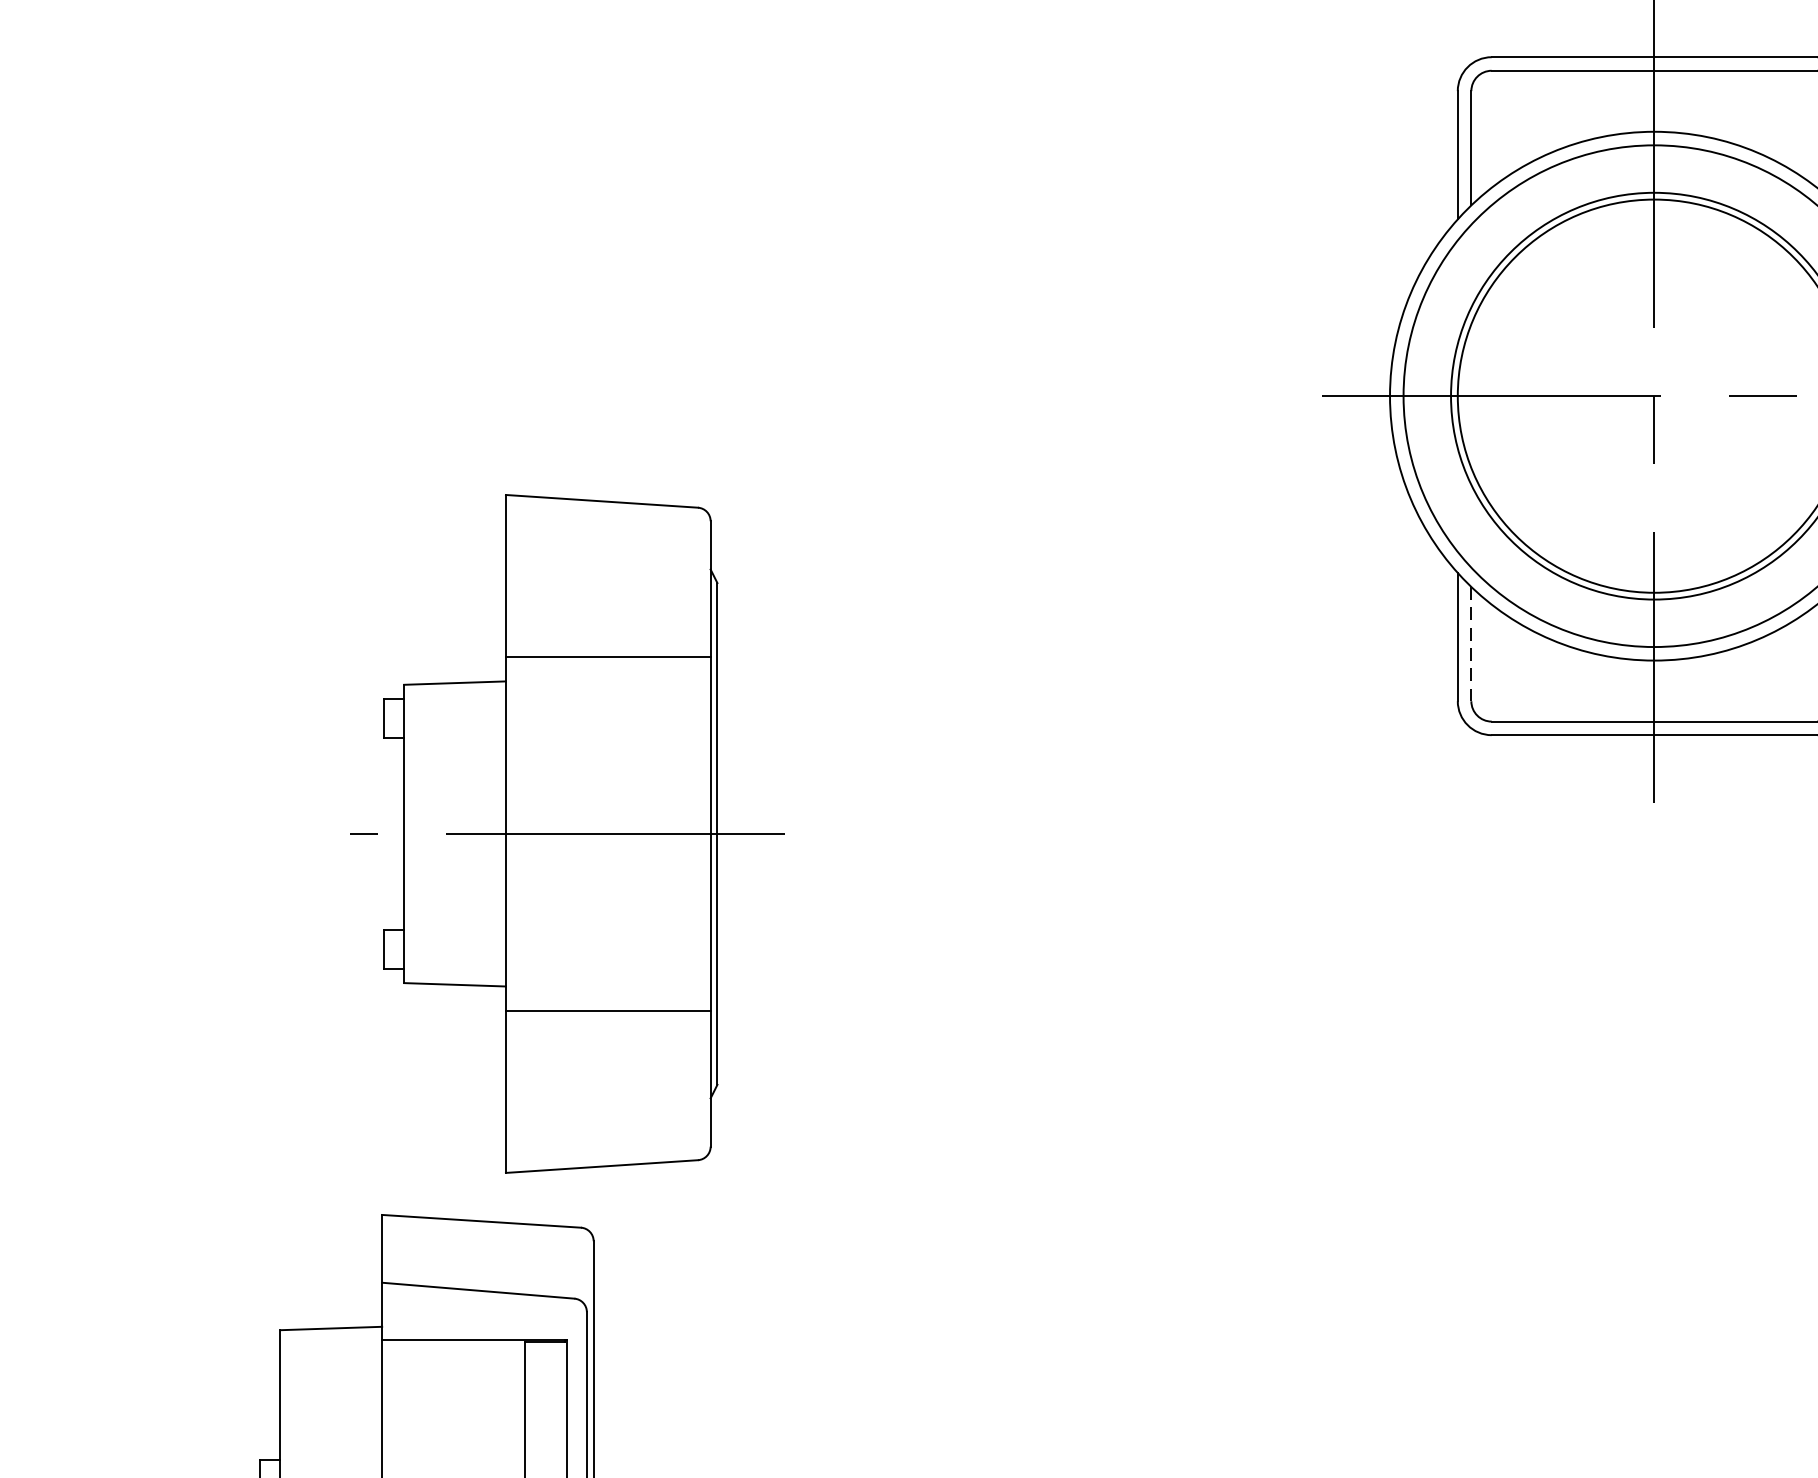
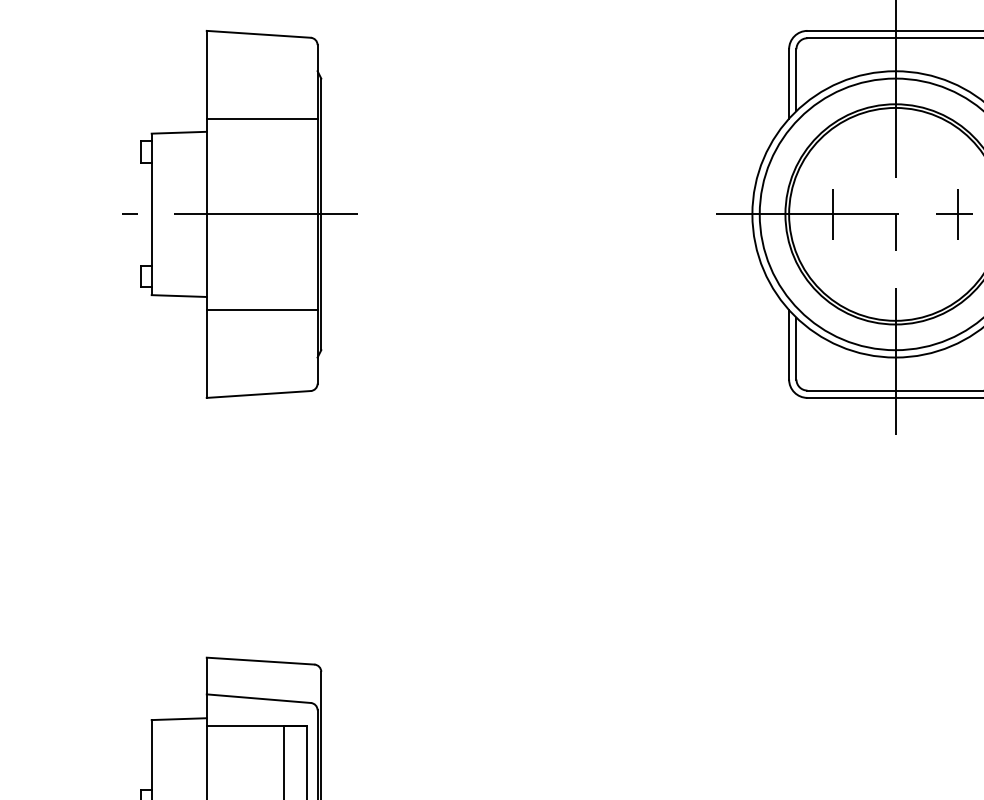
line: (1539, 396) -> (833, 214), added
line: (1768, 396) -> (957, 214), added
line: (1471, 643) -> (796, 348), dashed -> solid
part: (566, 834) -> (239, 214), moved

